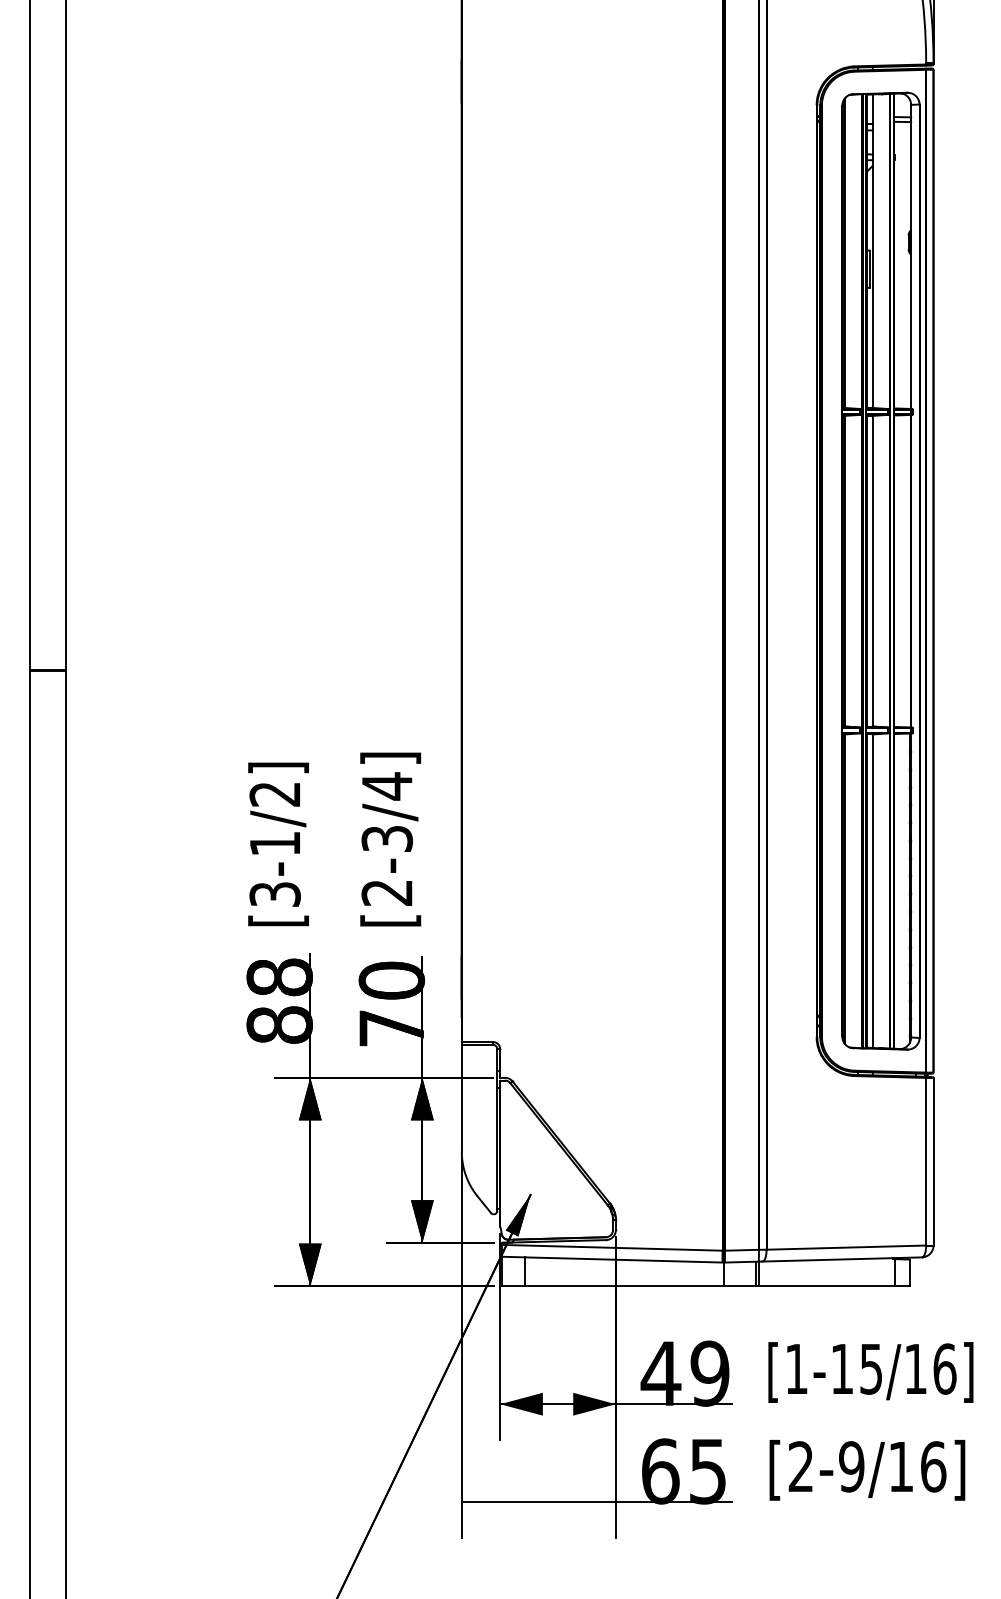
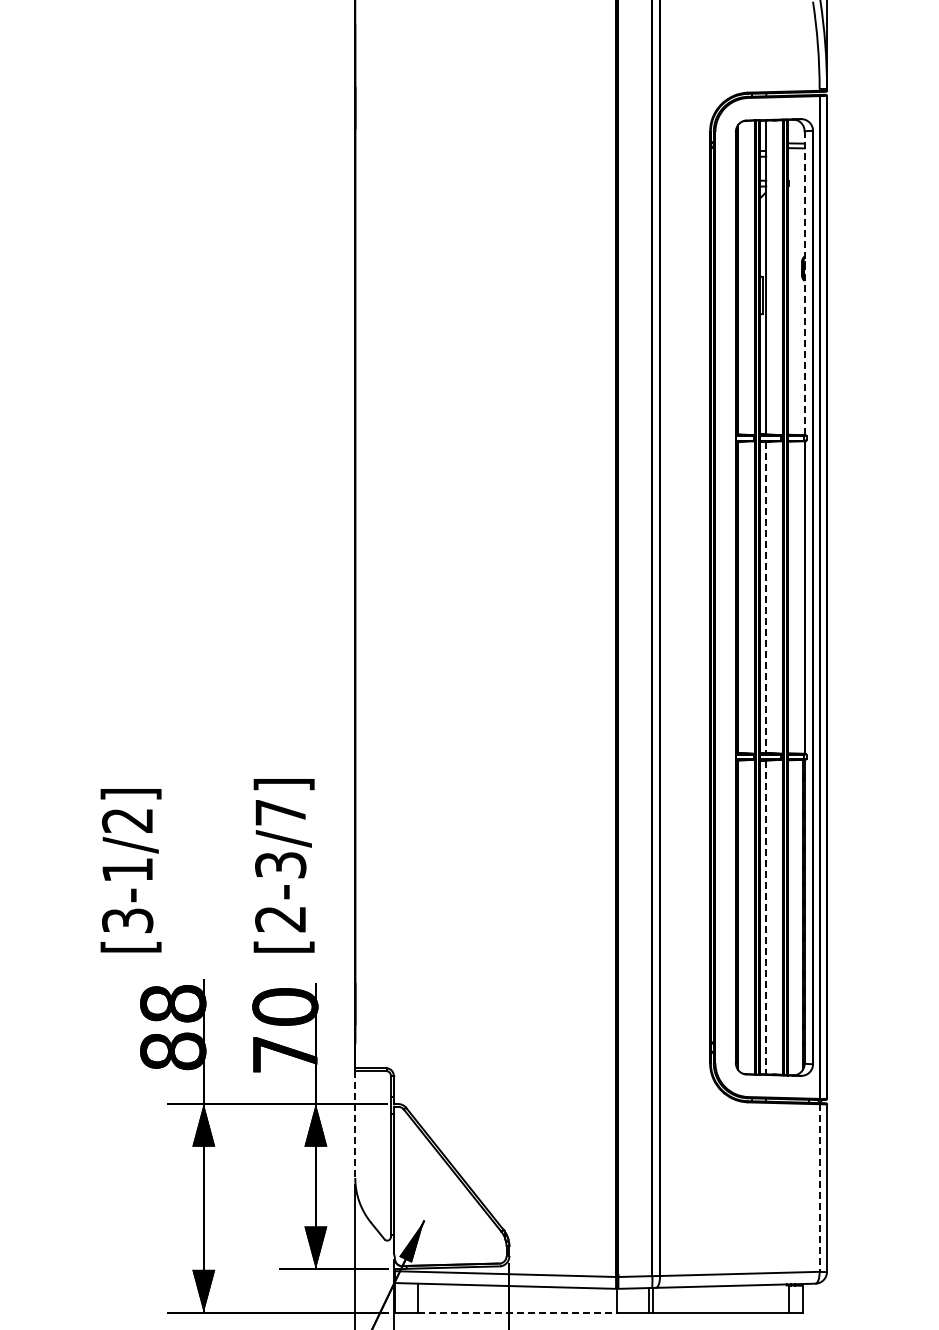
line: (911, 256) -> (804, 282), solid -> dashed
line: (872, 571) -> (765, 597), solid -> dashed
text: (387, 786) -> (280, 812), [2-3/4] -> [2-3/7]
text: (278, 844) -> (130, 870), moved
line: (872, 891) -> (765, 917), solid -> dashed
line: (461, 1098) -> (354, 1124), solid -> dashed
line: (926, 1161) -> (819, 1187), solid -> dashed
line: (624, 1286) -> (517, 1312), solid -> dashed

